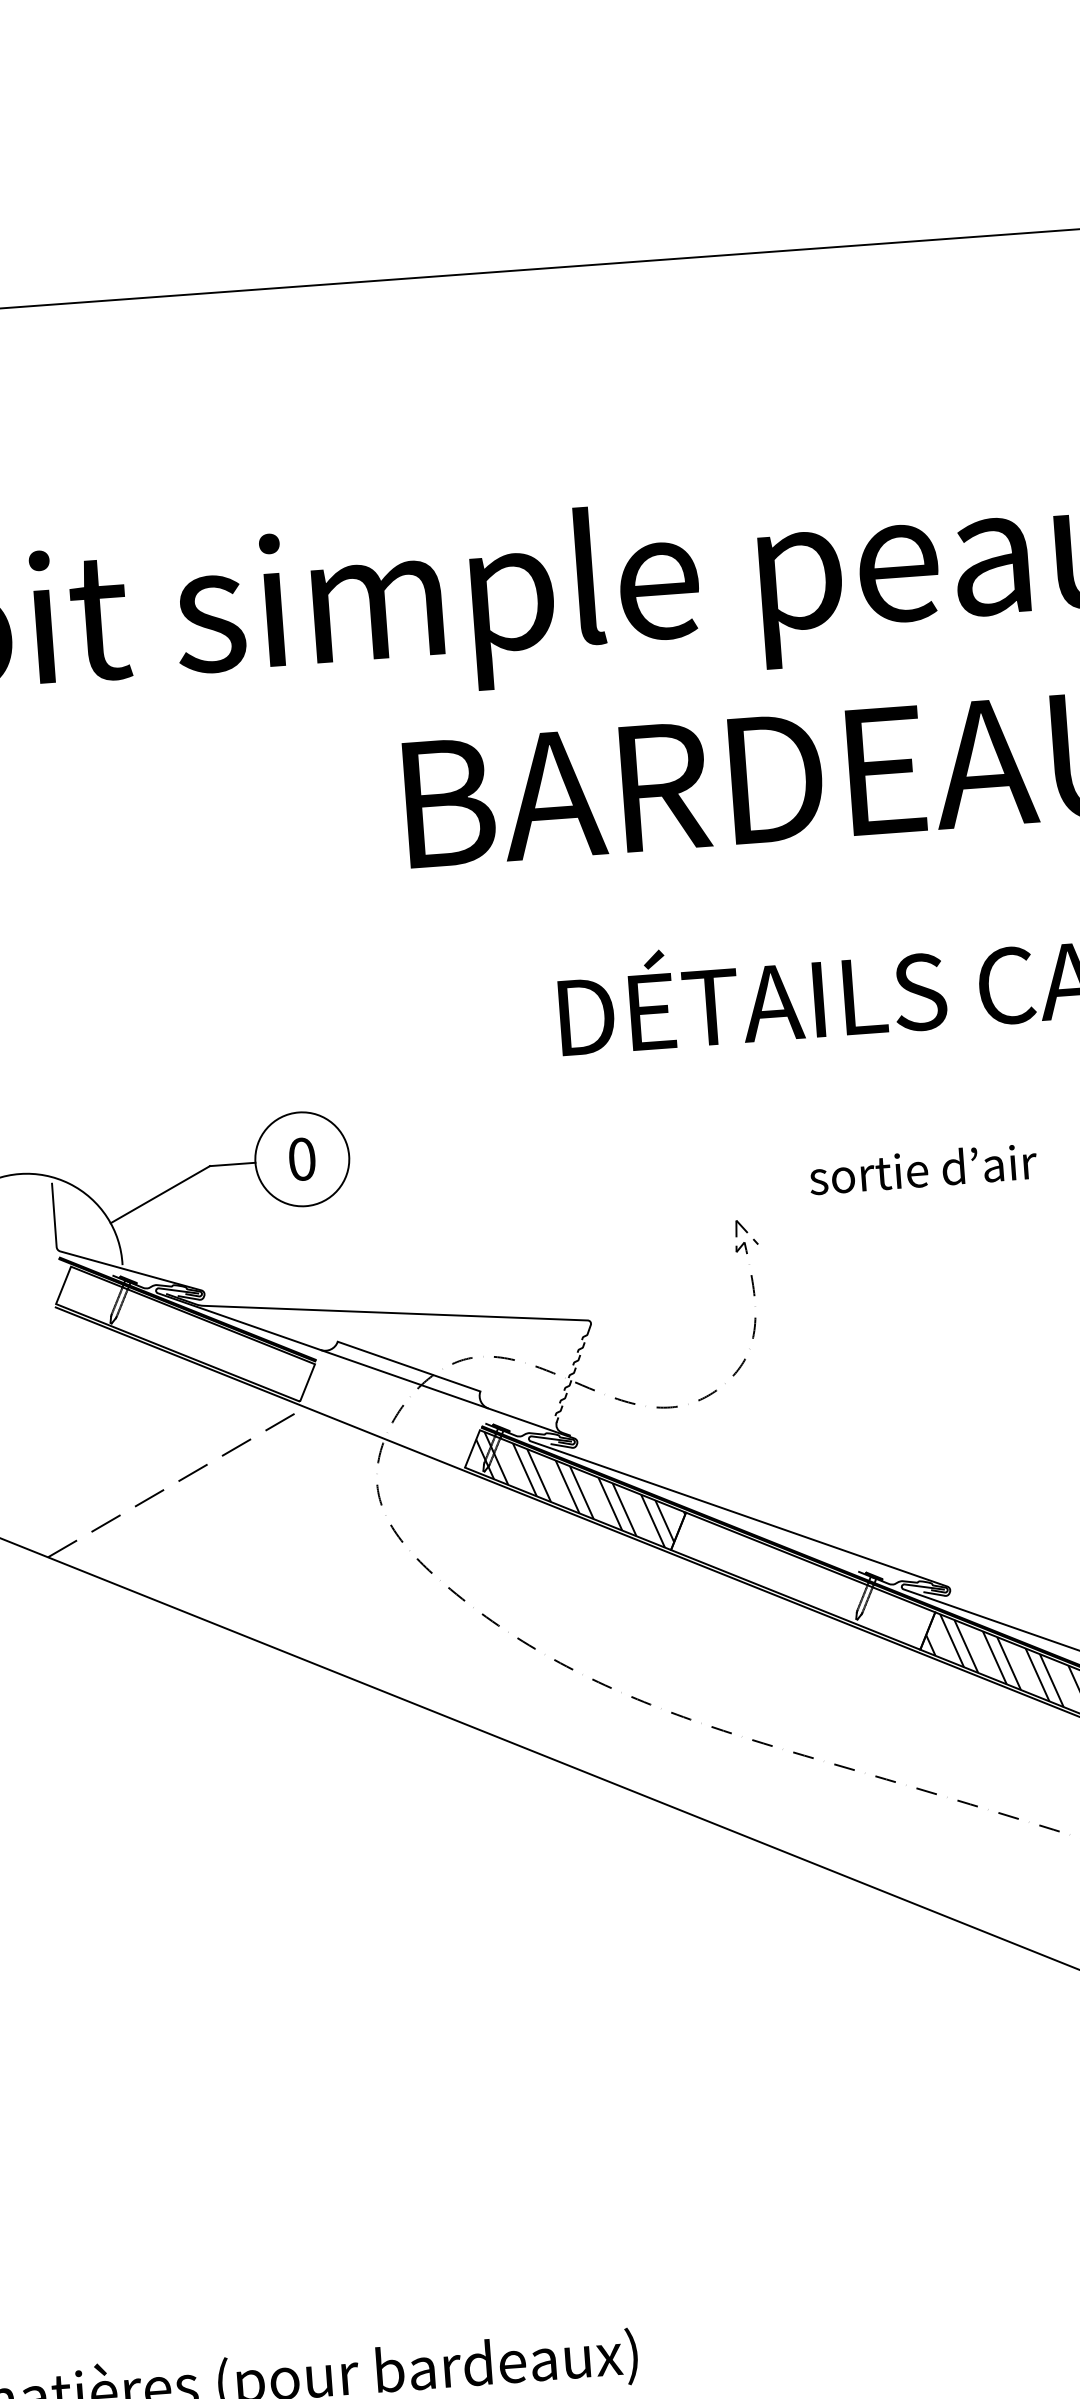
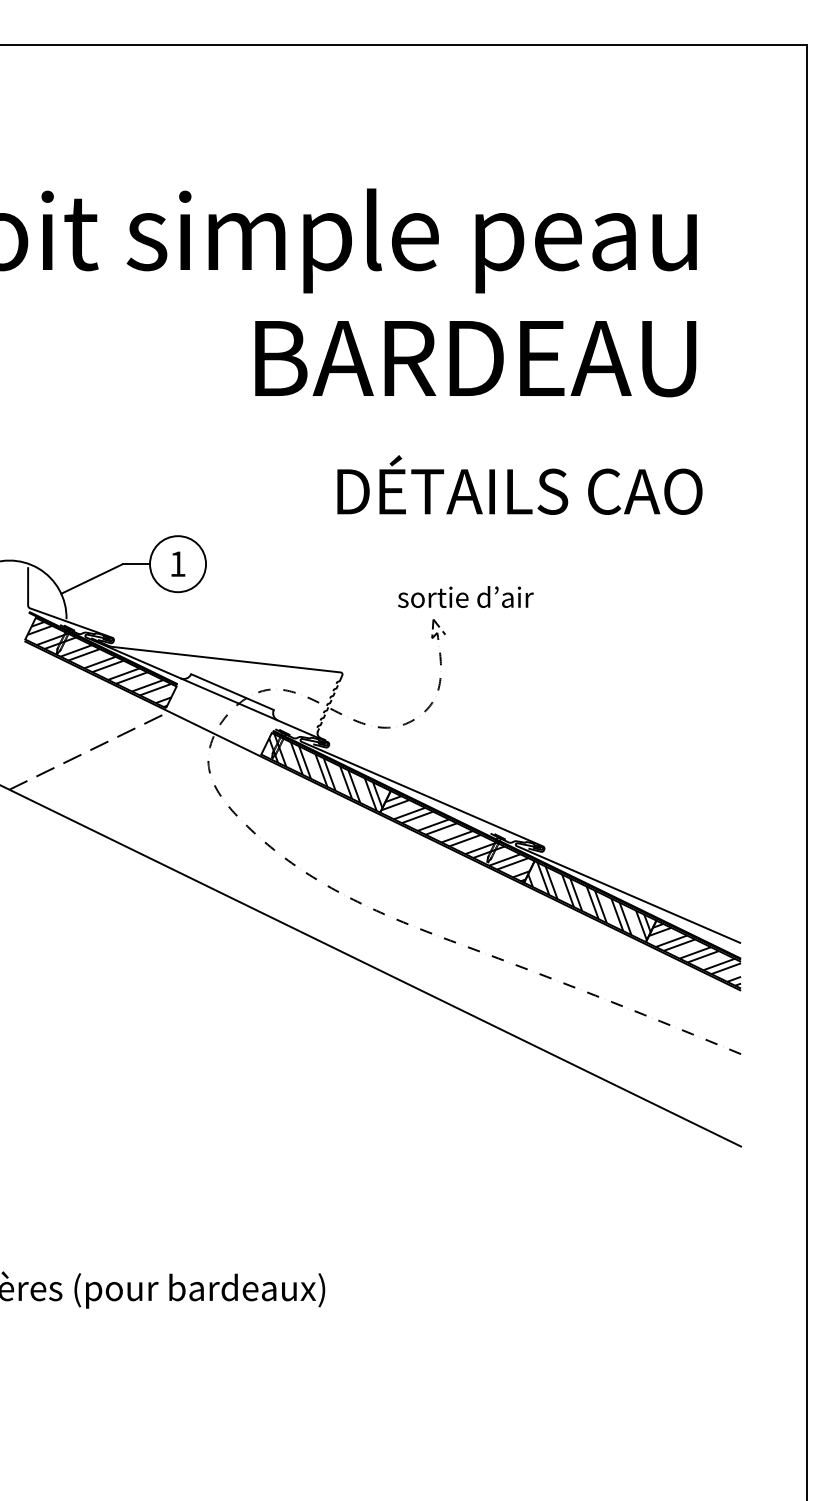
text: (301, 1159) -> (177, 564), 0 -> 1
text: (922, 1168) -> (465, 596), moved
hatch: (183, 1336) -> (99, 664), added
hatch: (800, 1584) -> (455, 838), added

